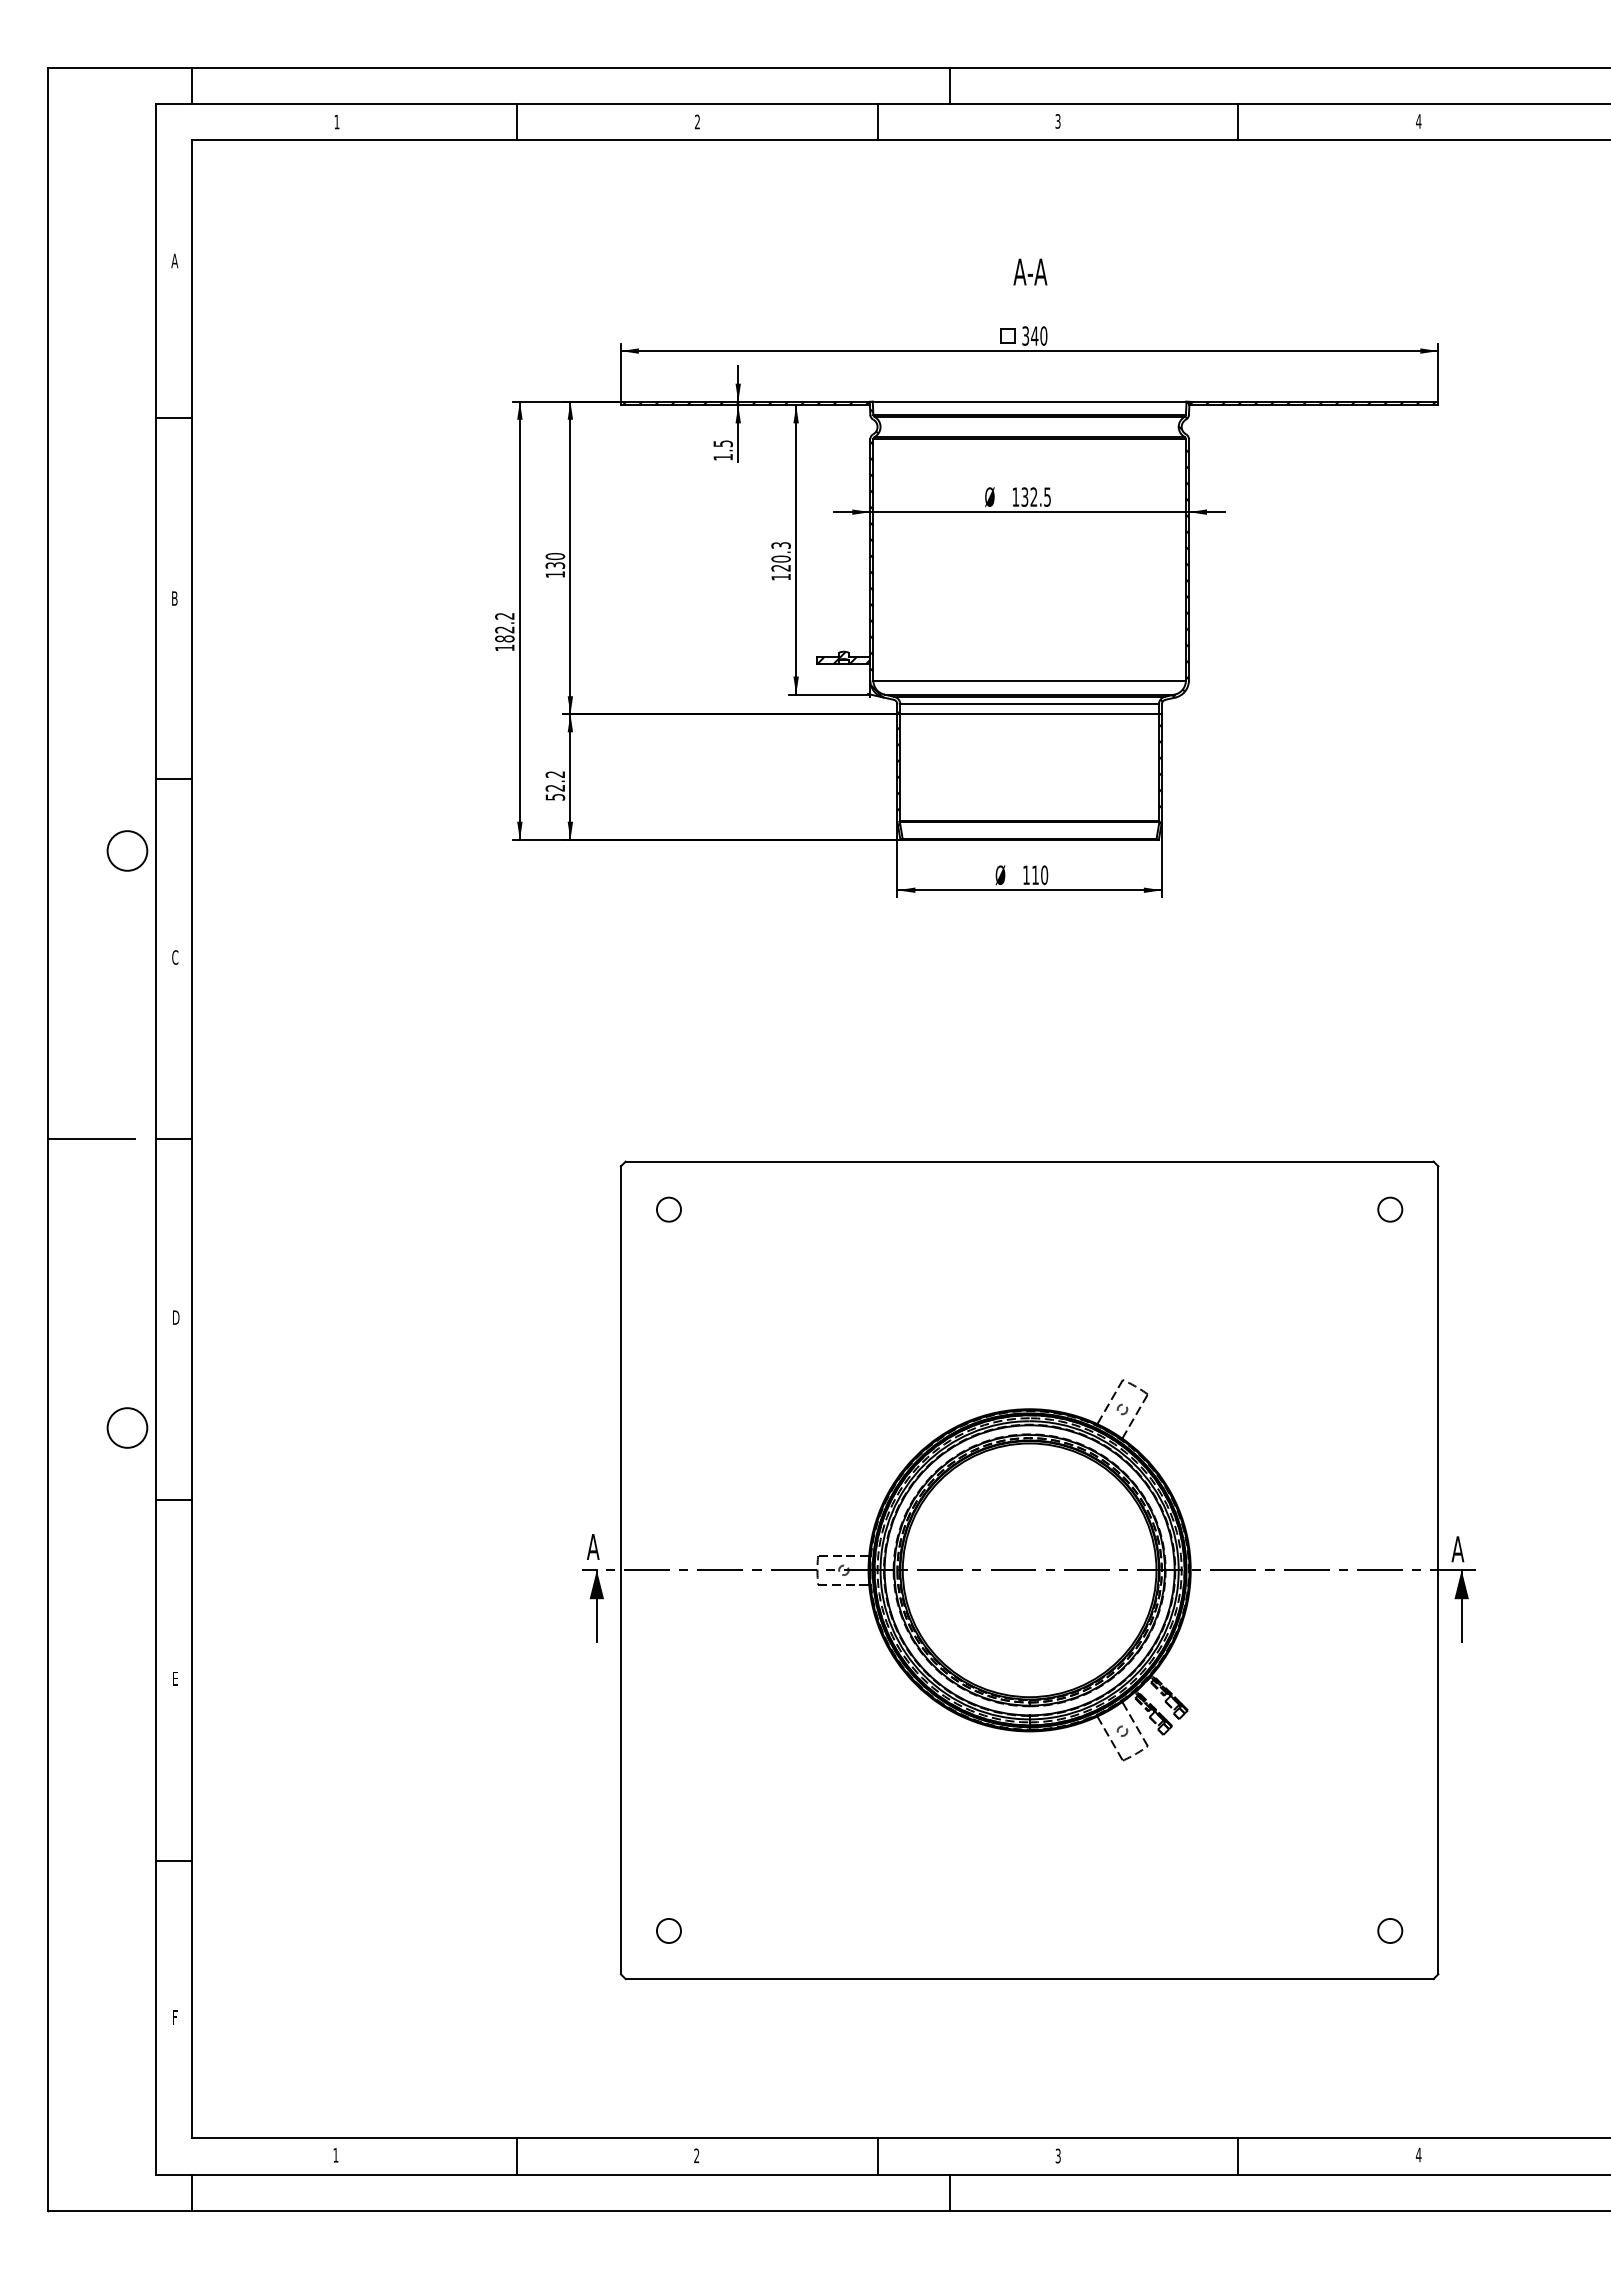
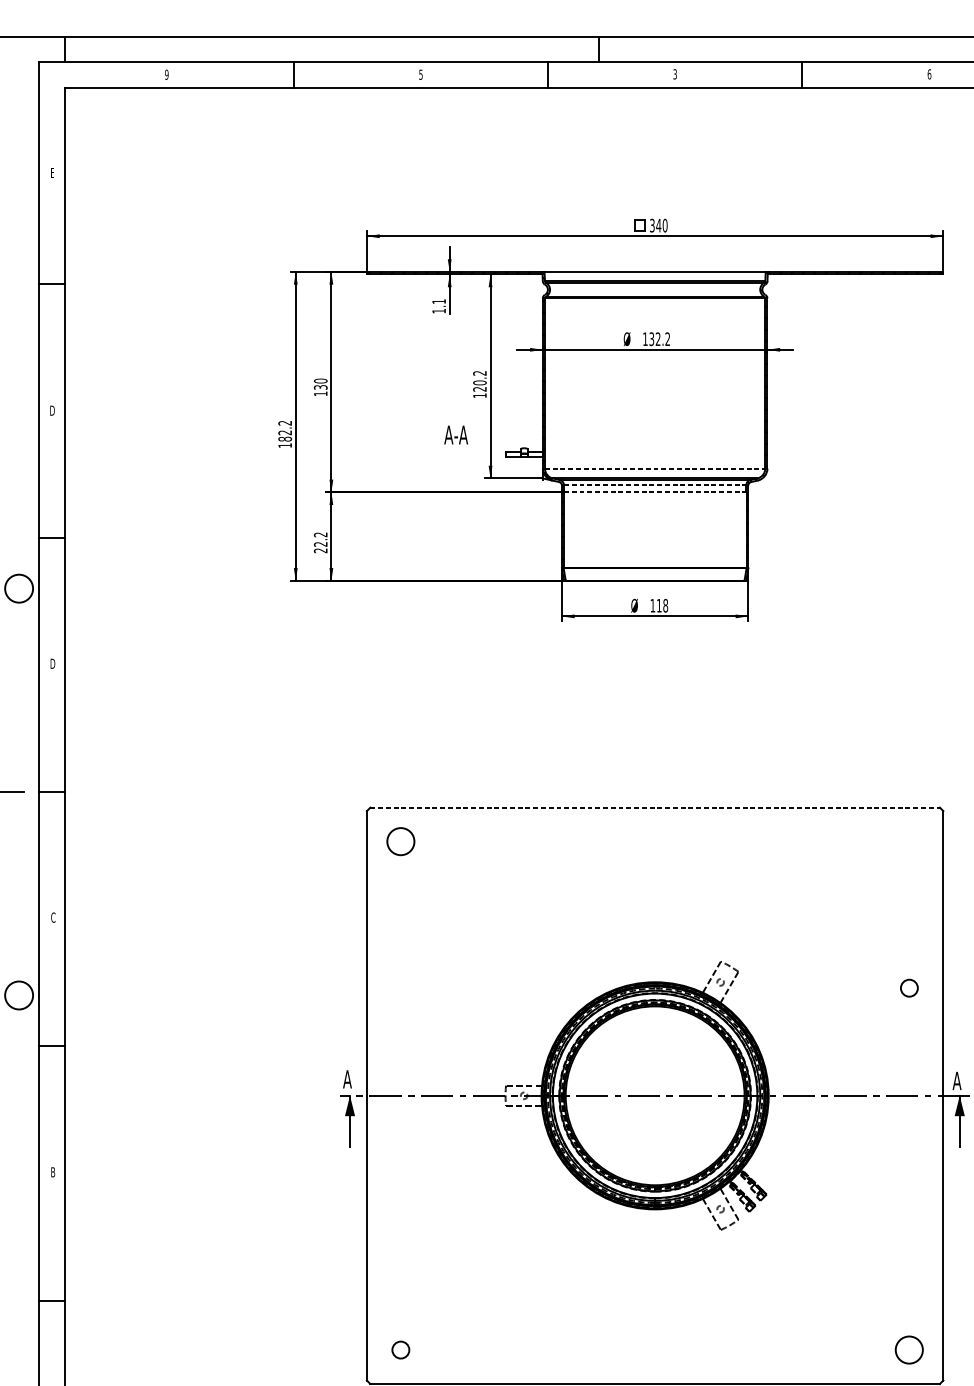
text: (336, 121) -> (166, 74), 1 -> 9
text: (697, 121) -> (420, 74), 2 -> 5
text: (1418, 121) -> (929, 74), 4 -> 6
text: (174, 260) -> (52, 172), A -> E
text: (1030, 271) -> (456, 434), moved
text: (723, 443) -> (439, 301), 1.5 -> 1.1
text: (1047, 496) -> (667, 338), 132.5 -> 132.2
text: (780, 545) -> (479, 373), 120.3 -> 120.2
text: (174, 598) -> (52, 410), B -> D
hatch: (843, 657) -> (523, 452), removed
line: (1030, 680) -> (655, 468), solid -> dashed
line: (1030, 704) -> (655, 485), solid -> dashed
line: (1030, 714) -> (655, 492), solid -> dashed
text: (555, 797) -> (320, 550), 52.2 -> 22.2
text: (1044, 874) -> (665, 605), 110 -> 118
text: (175, 957) -> (52, 663), C -> D
line: (1029, 1161) -> (655, 807), solid -> dashed
circle: (668, 1209) -> (400, 841), size x1.6
circle: (1390, 1209) -> (909, 988), moved
text: (176, 1317) -> (53, 917), D -> C
text: (175, 1678) -> (52, 1172), E -> B
circle: (1390, 1930) -> (909, 1349), size x1.6

